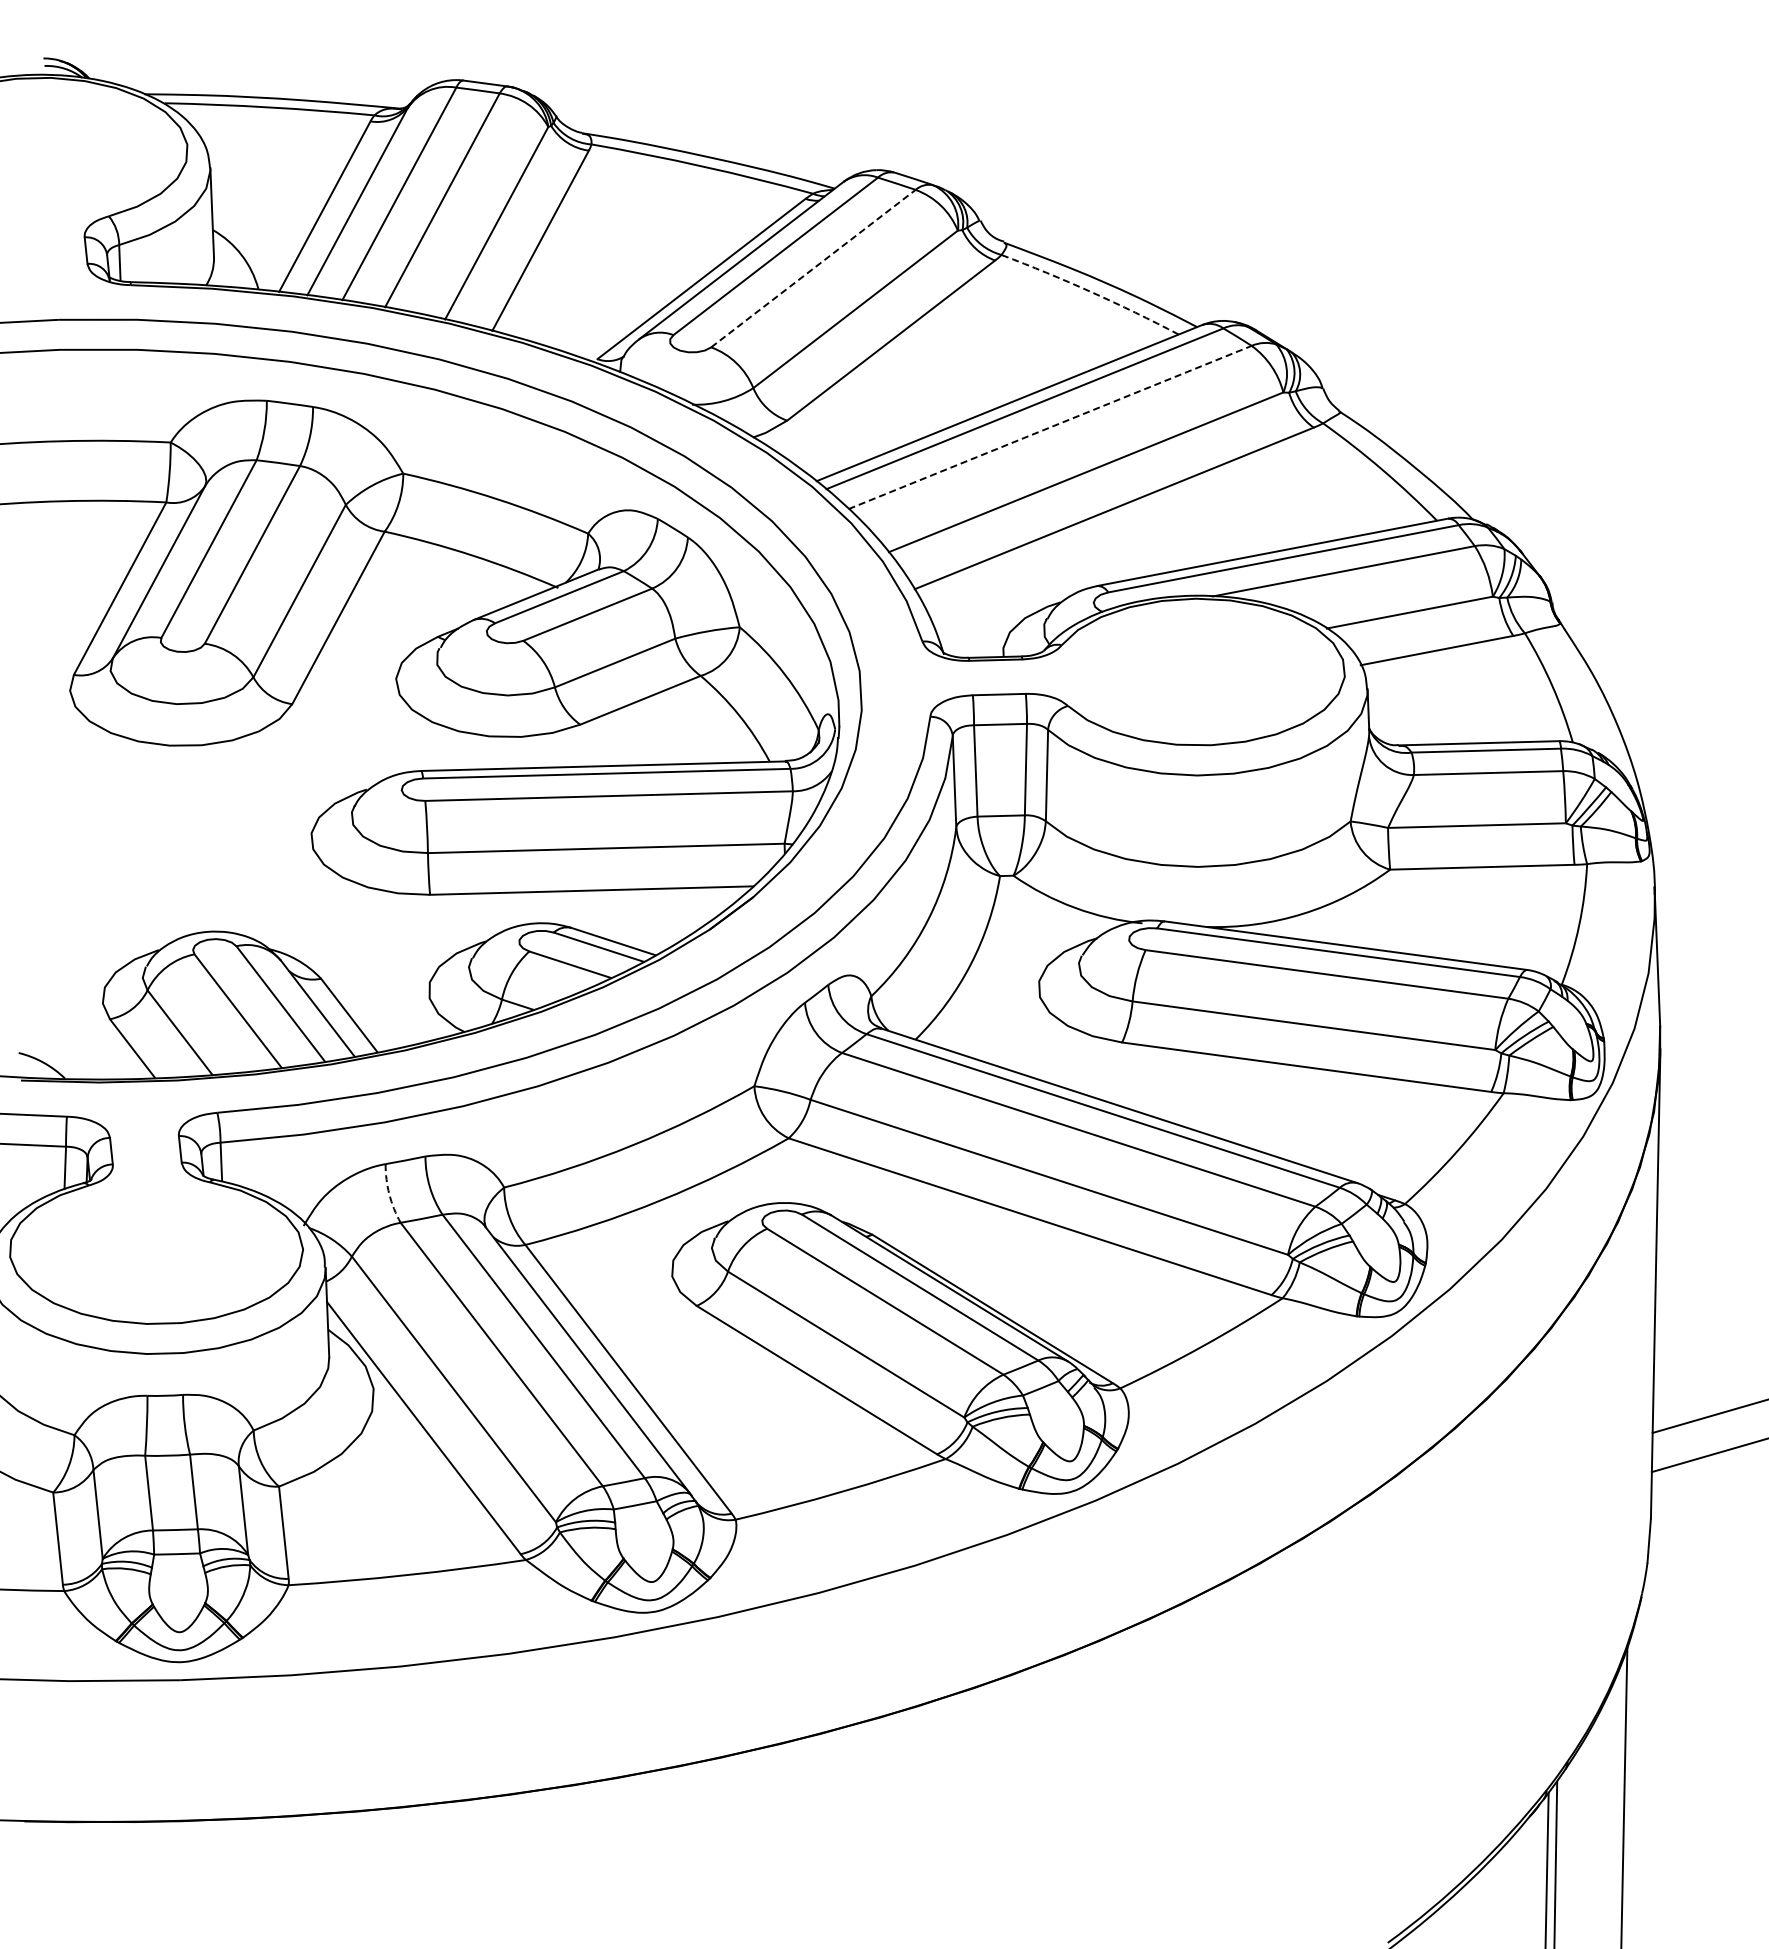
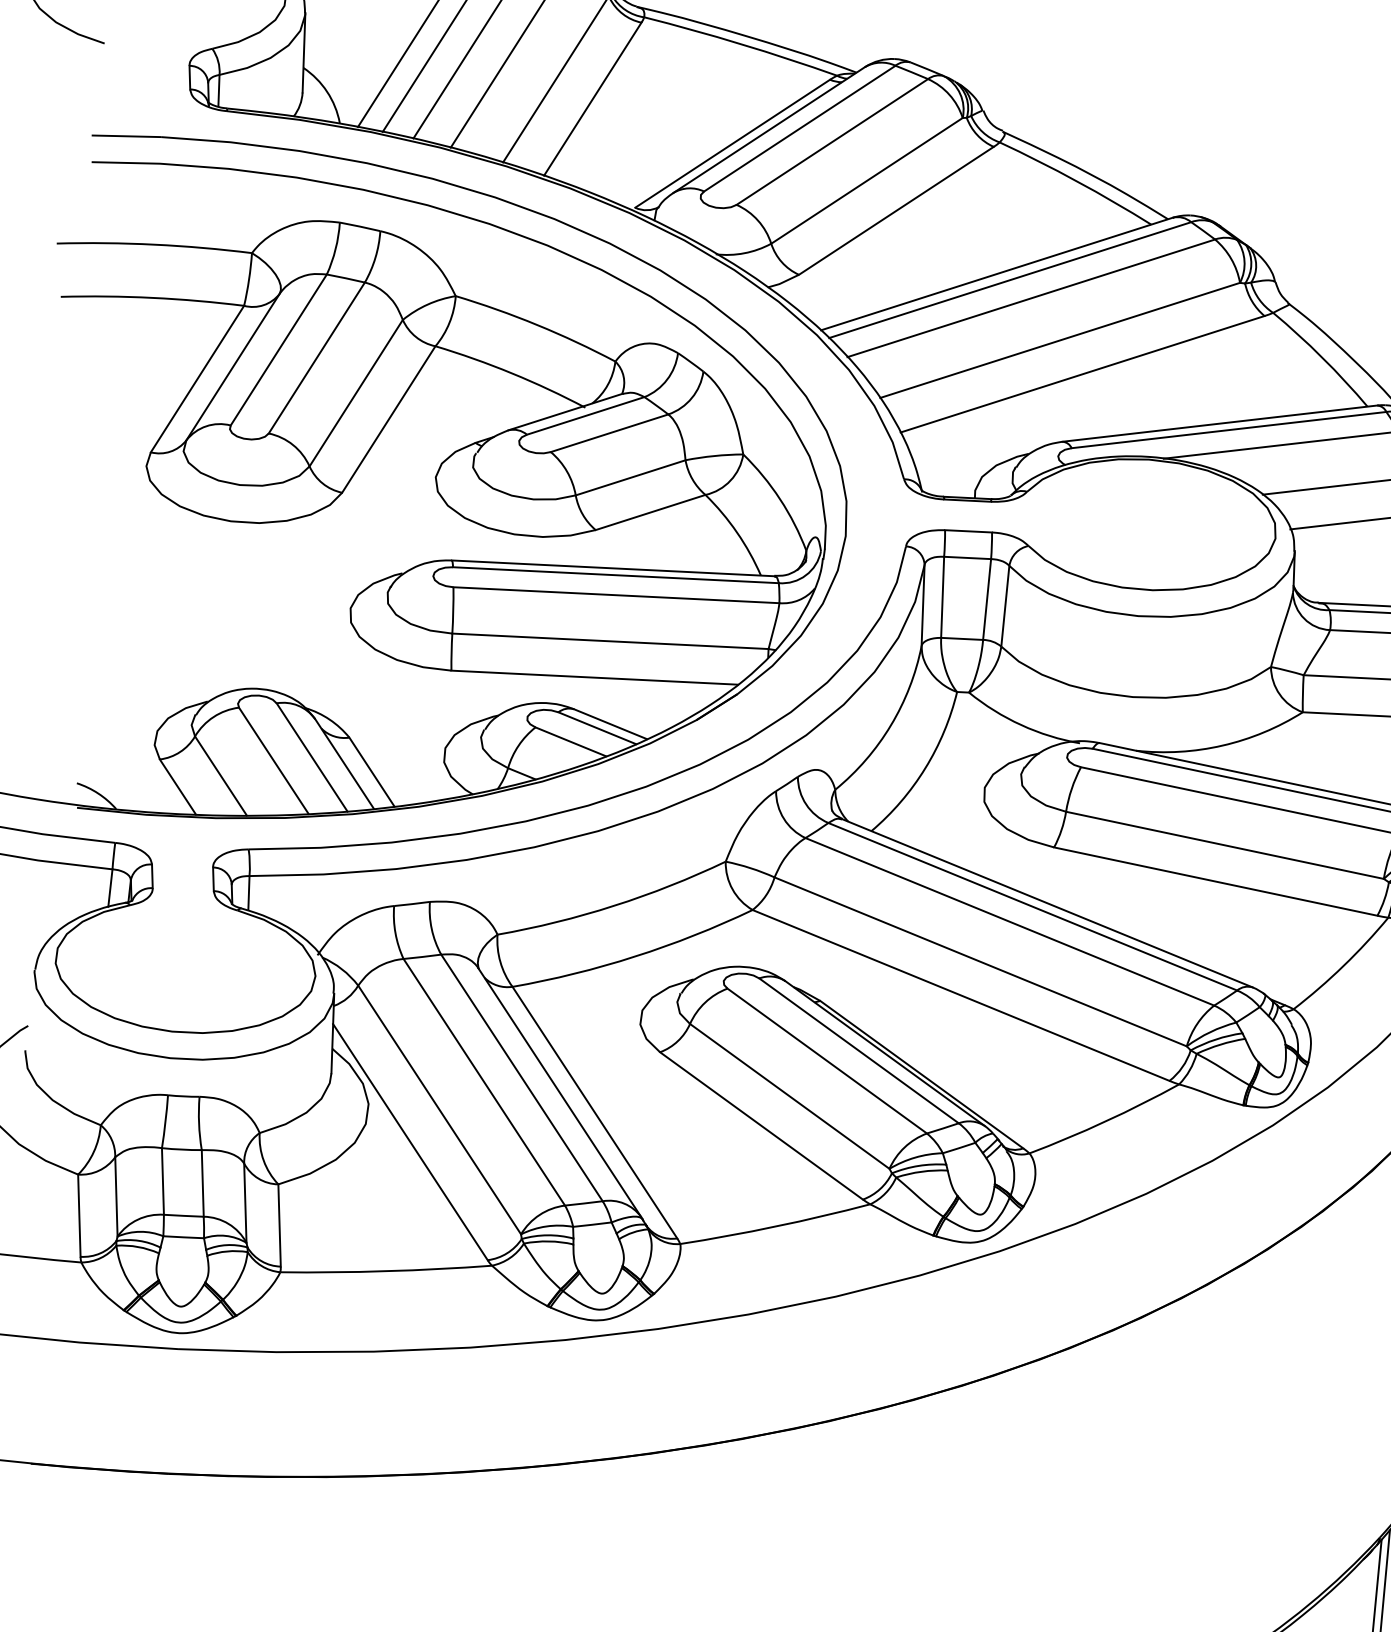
line: (813, 268) -> (832, 141), dashed -> solid
arc: (1091, 292) -> (1076, 181), dashed -> solid
line: (1050, 427) -> (1031, 298), dashed -> solid
arc: (389, 1194) -> (395, 933), dashed -> solid

